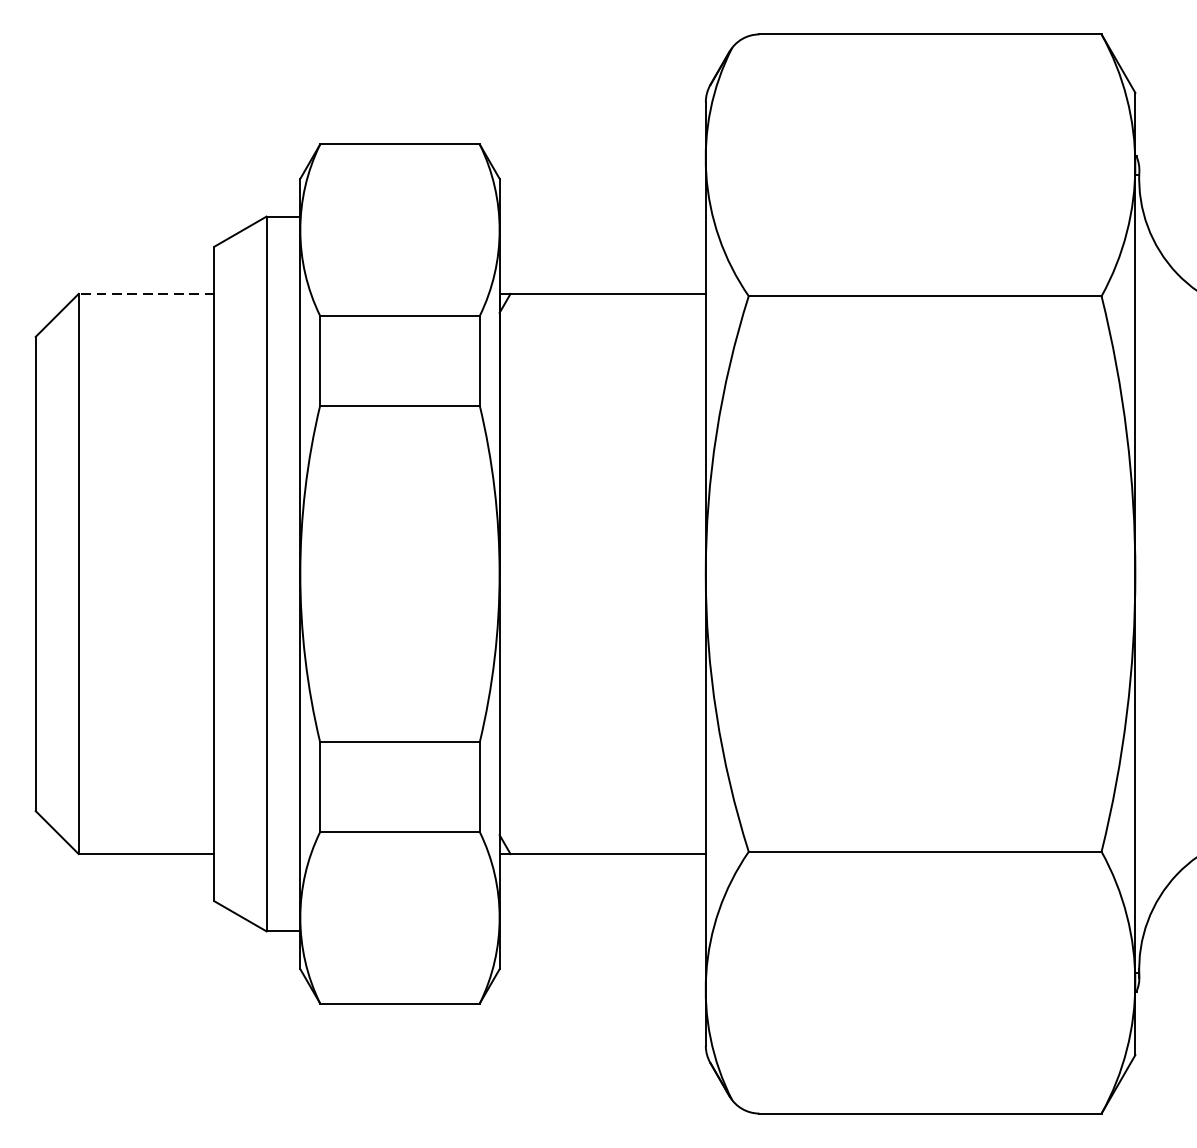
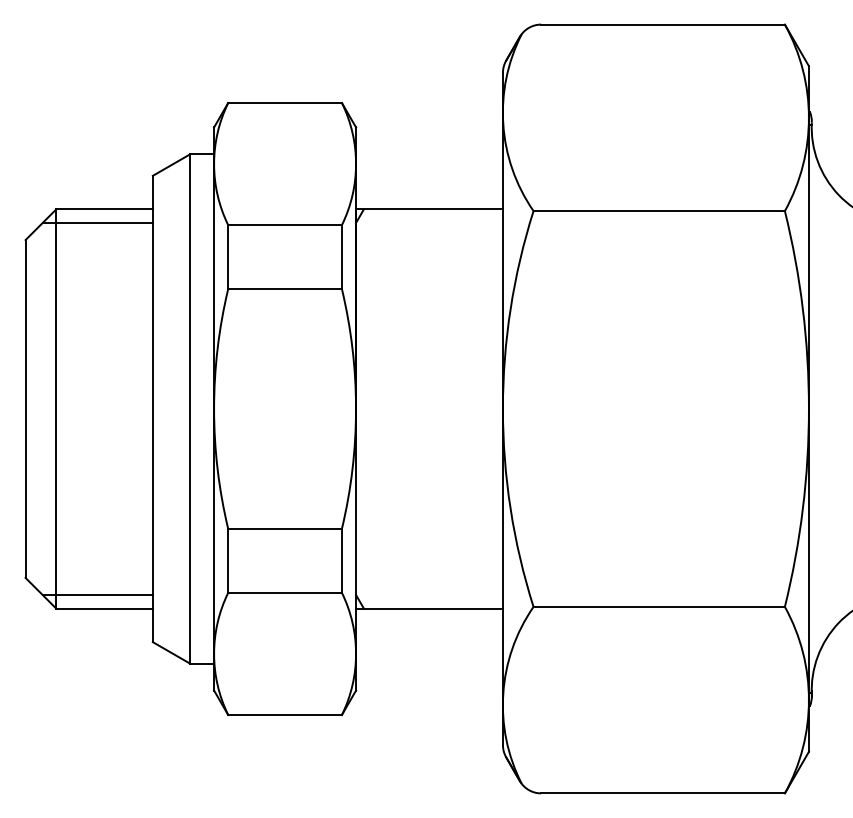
line: (146, 293) -> (104, 209), dashed -> solid
line: (136, 312) -> (97, 222), added
line: (136, 835) -> (97, 595), added

